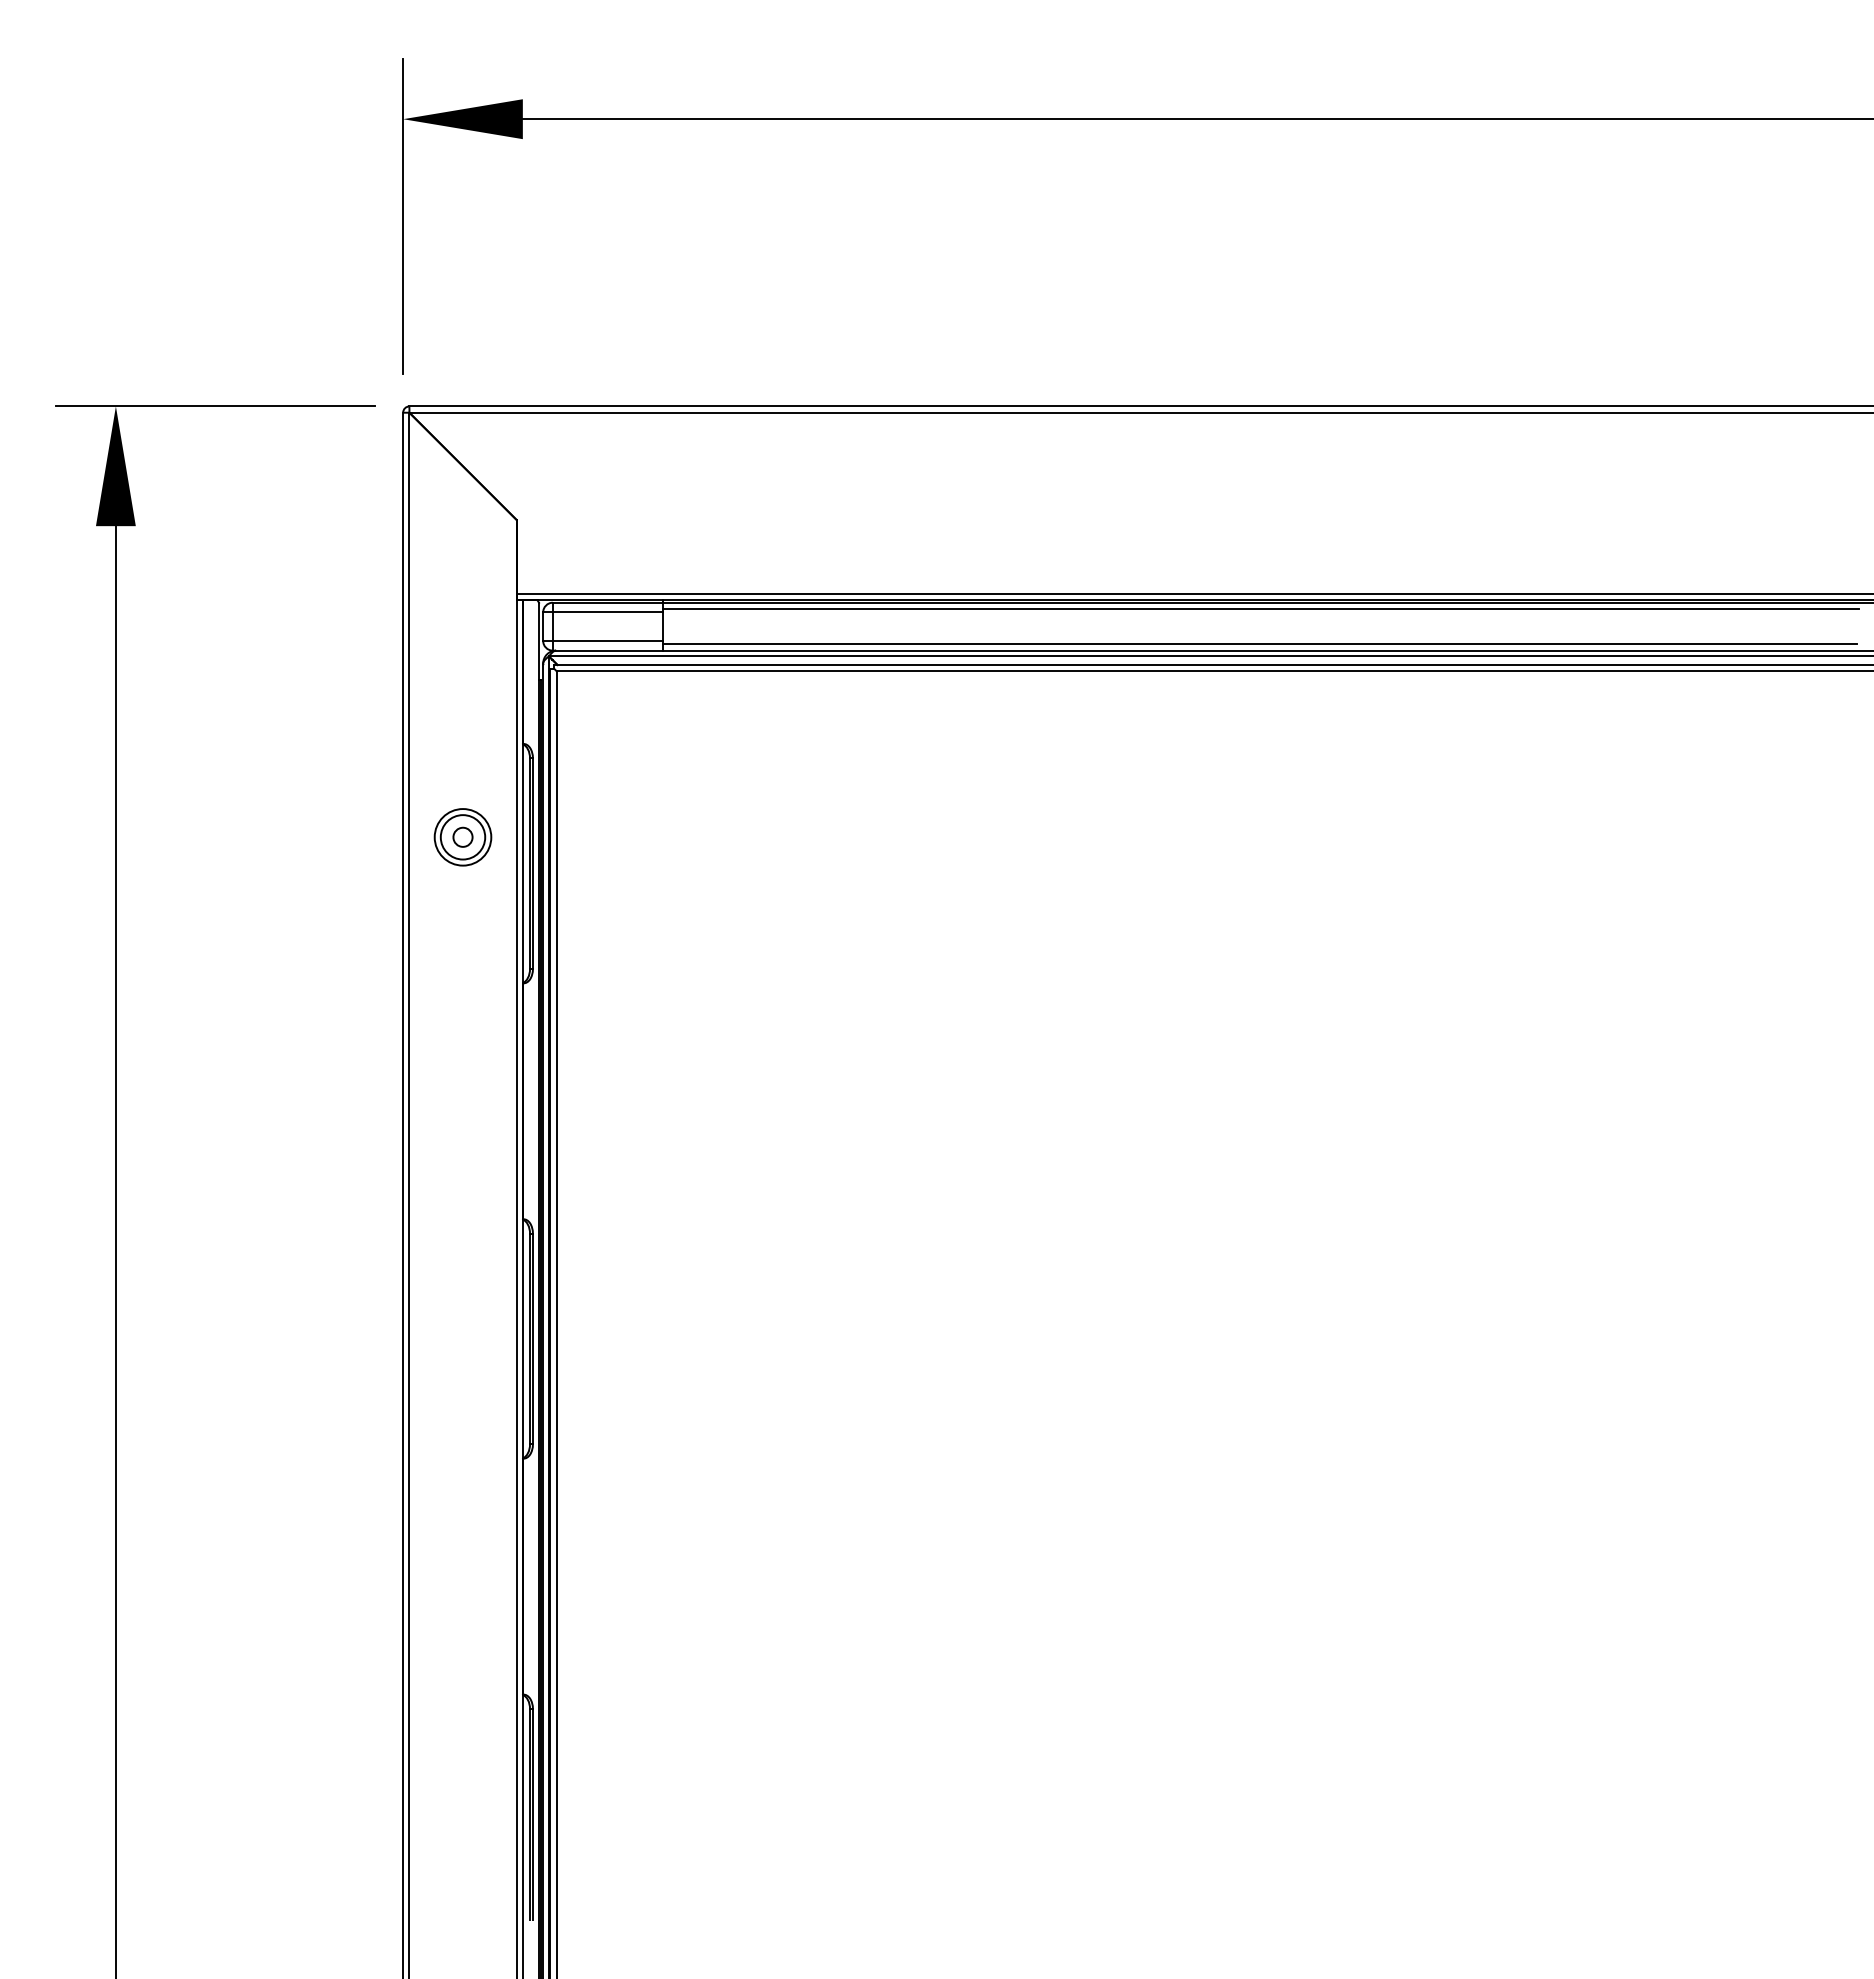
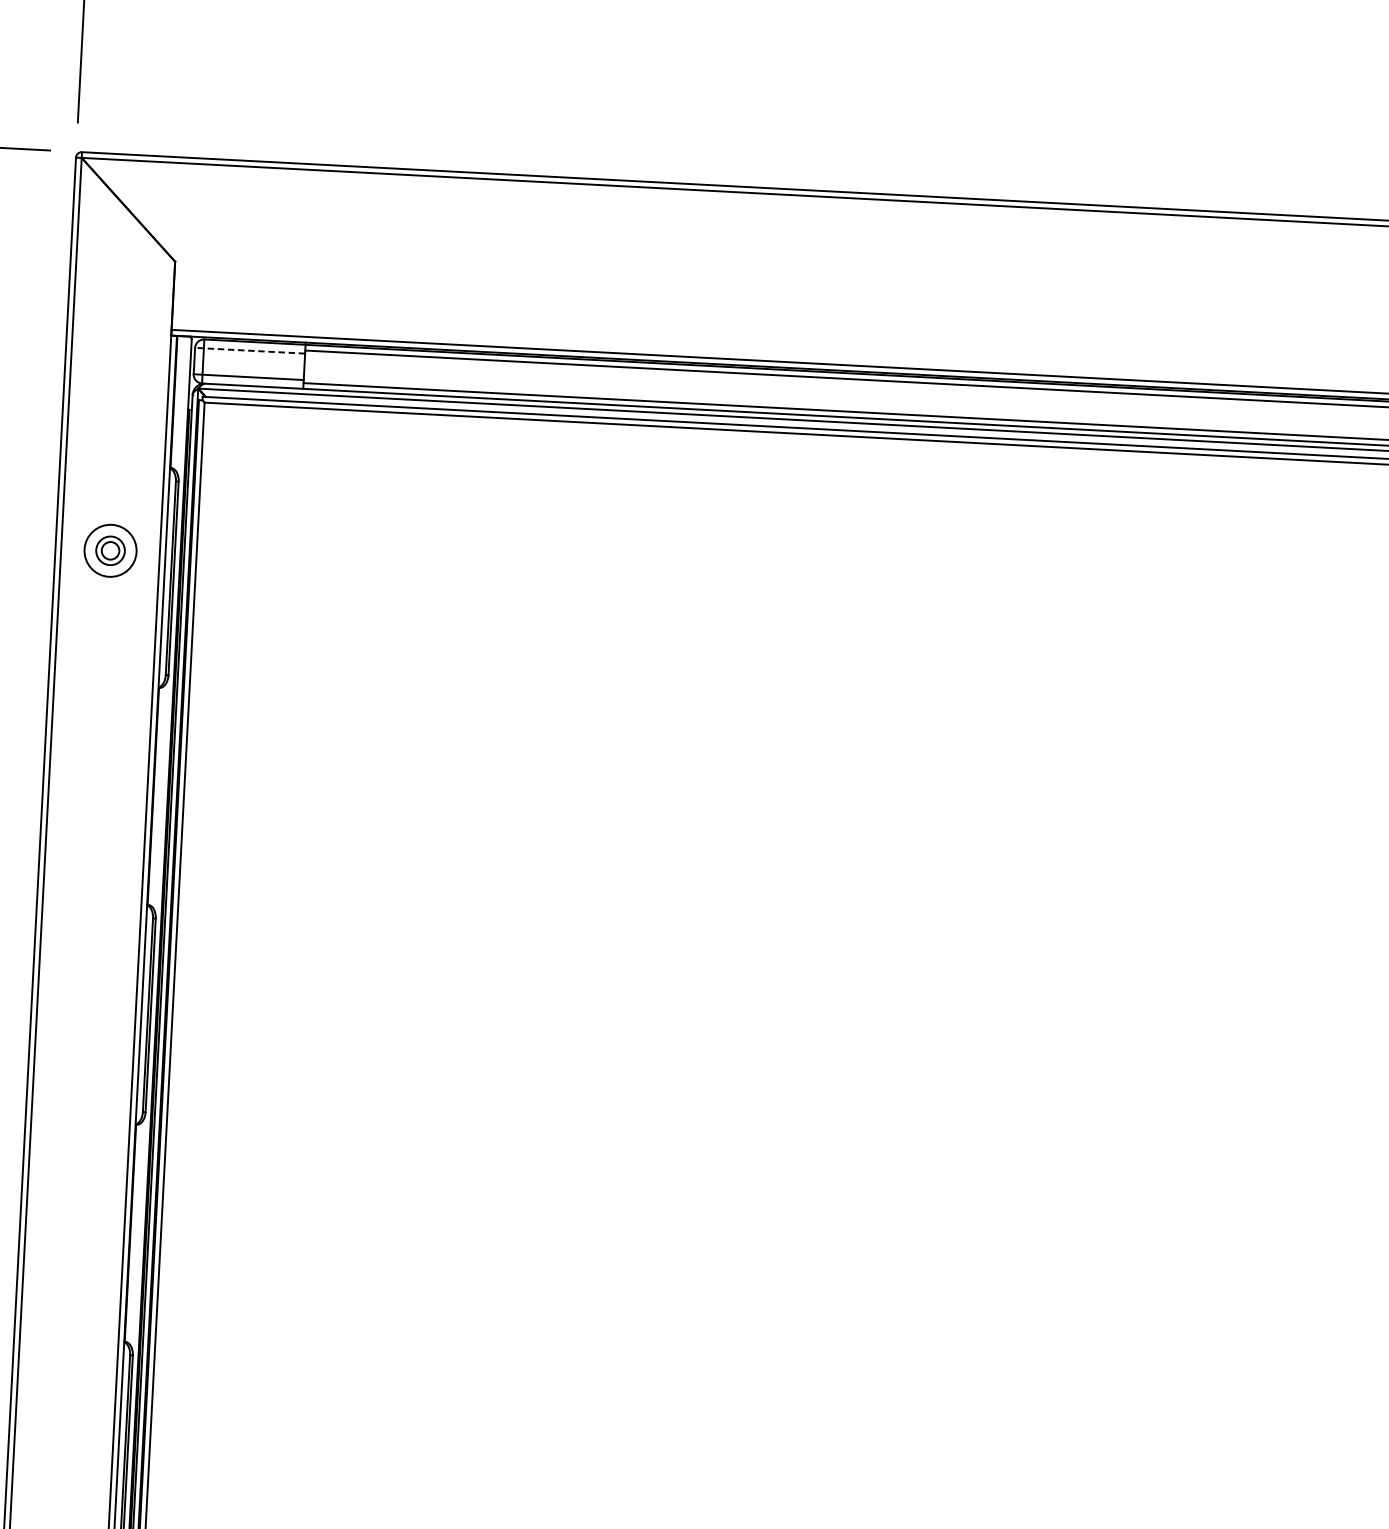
line: (603, 612) -> (250, 350), solid -> dashed
circle: (462, 837) -> (110, 550), size x0.7

